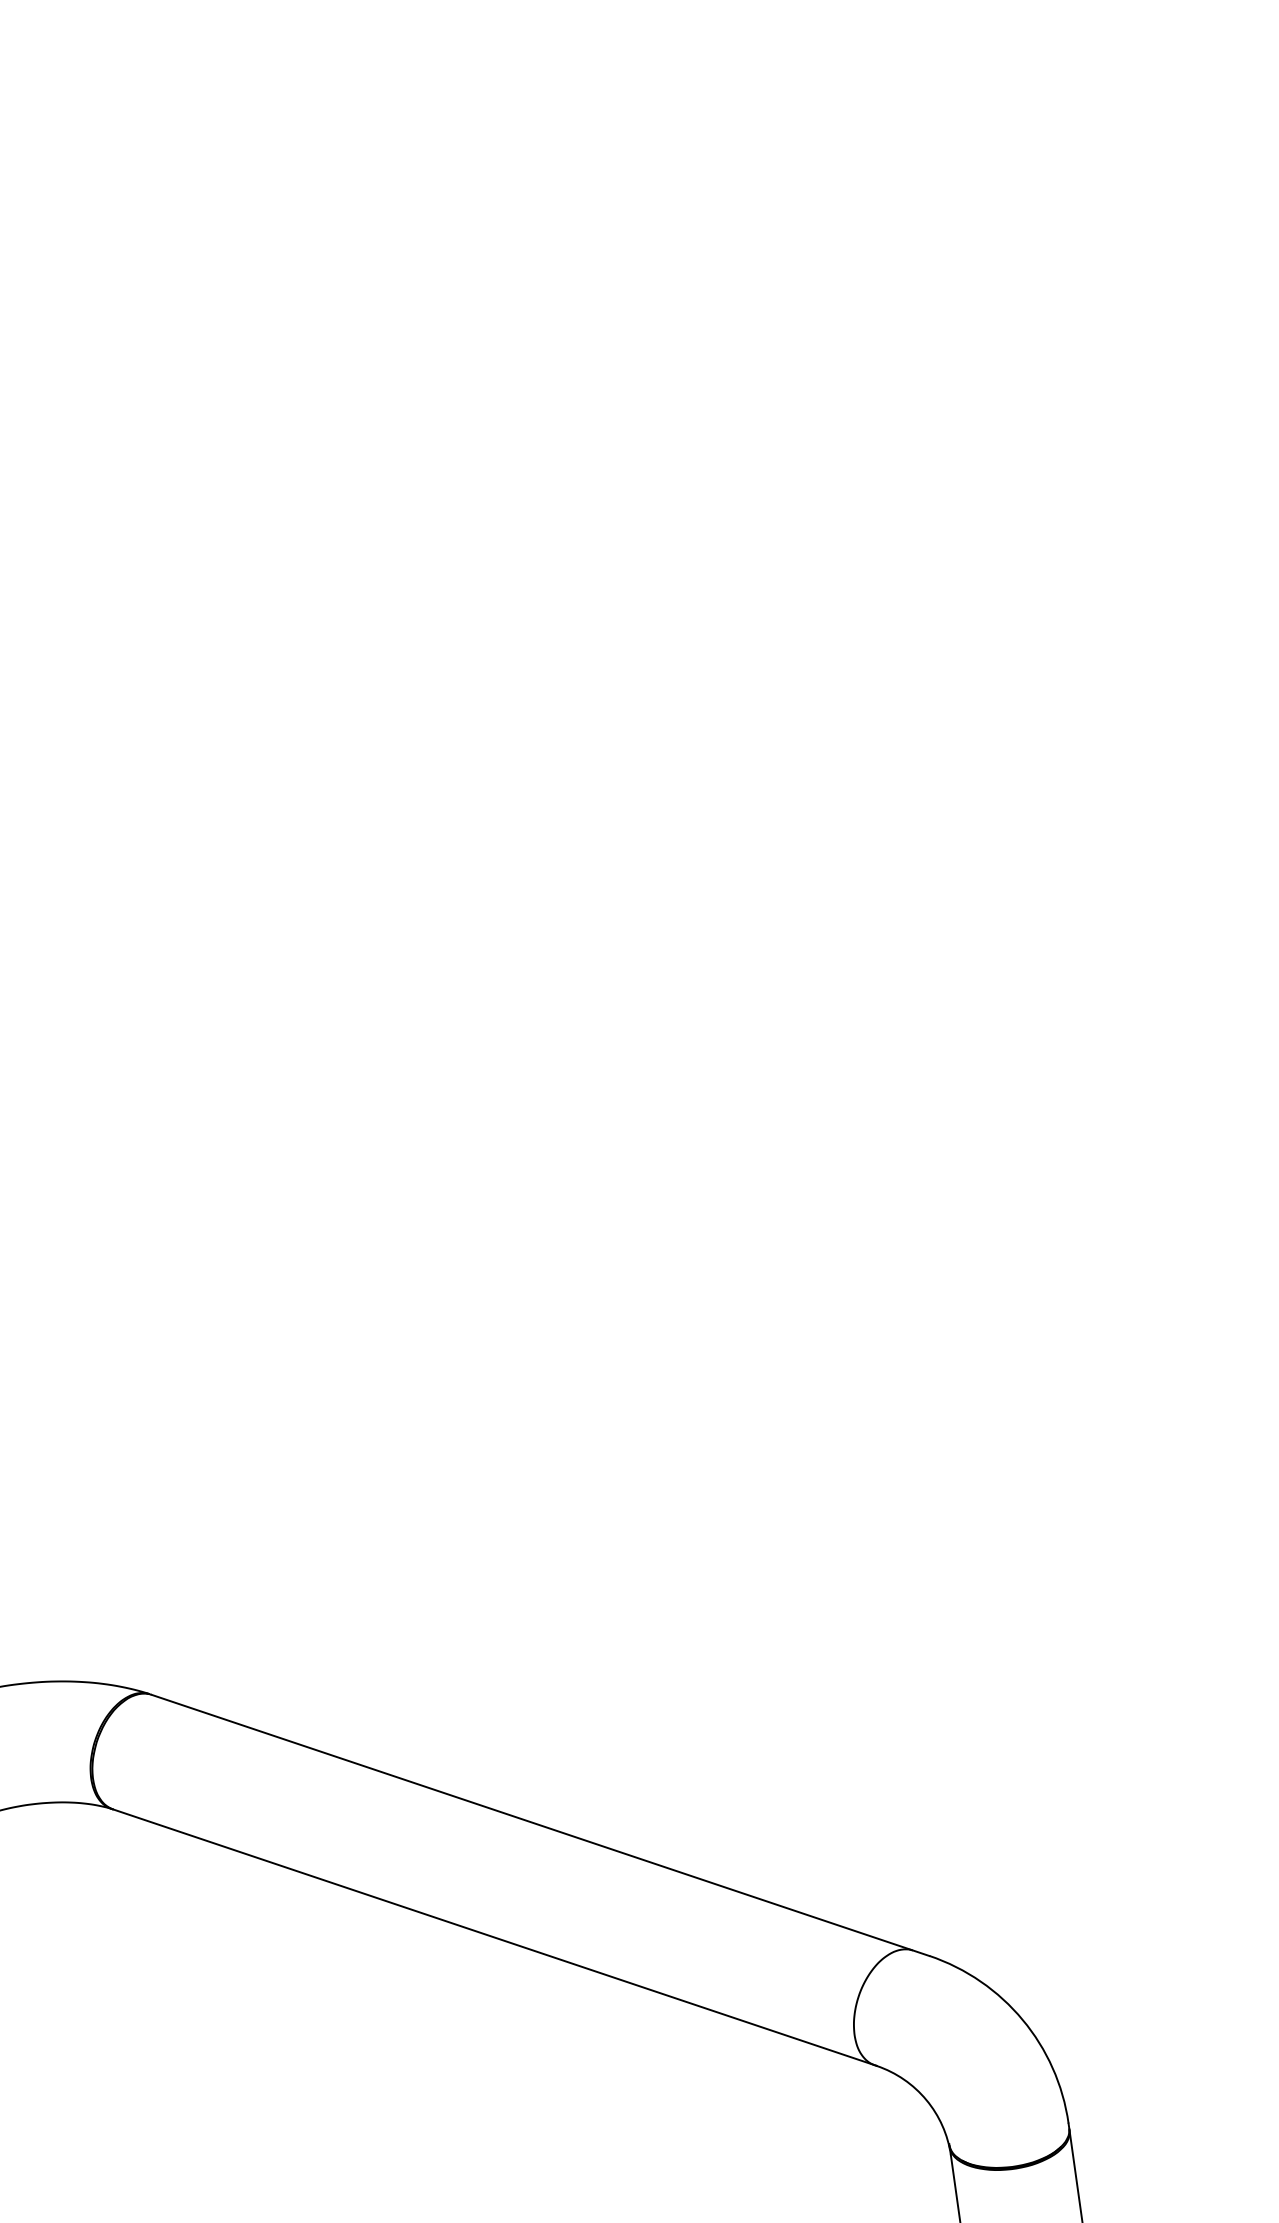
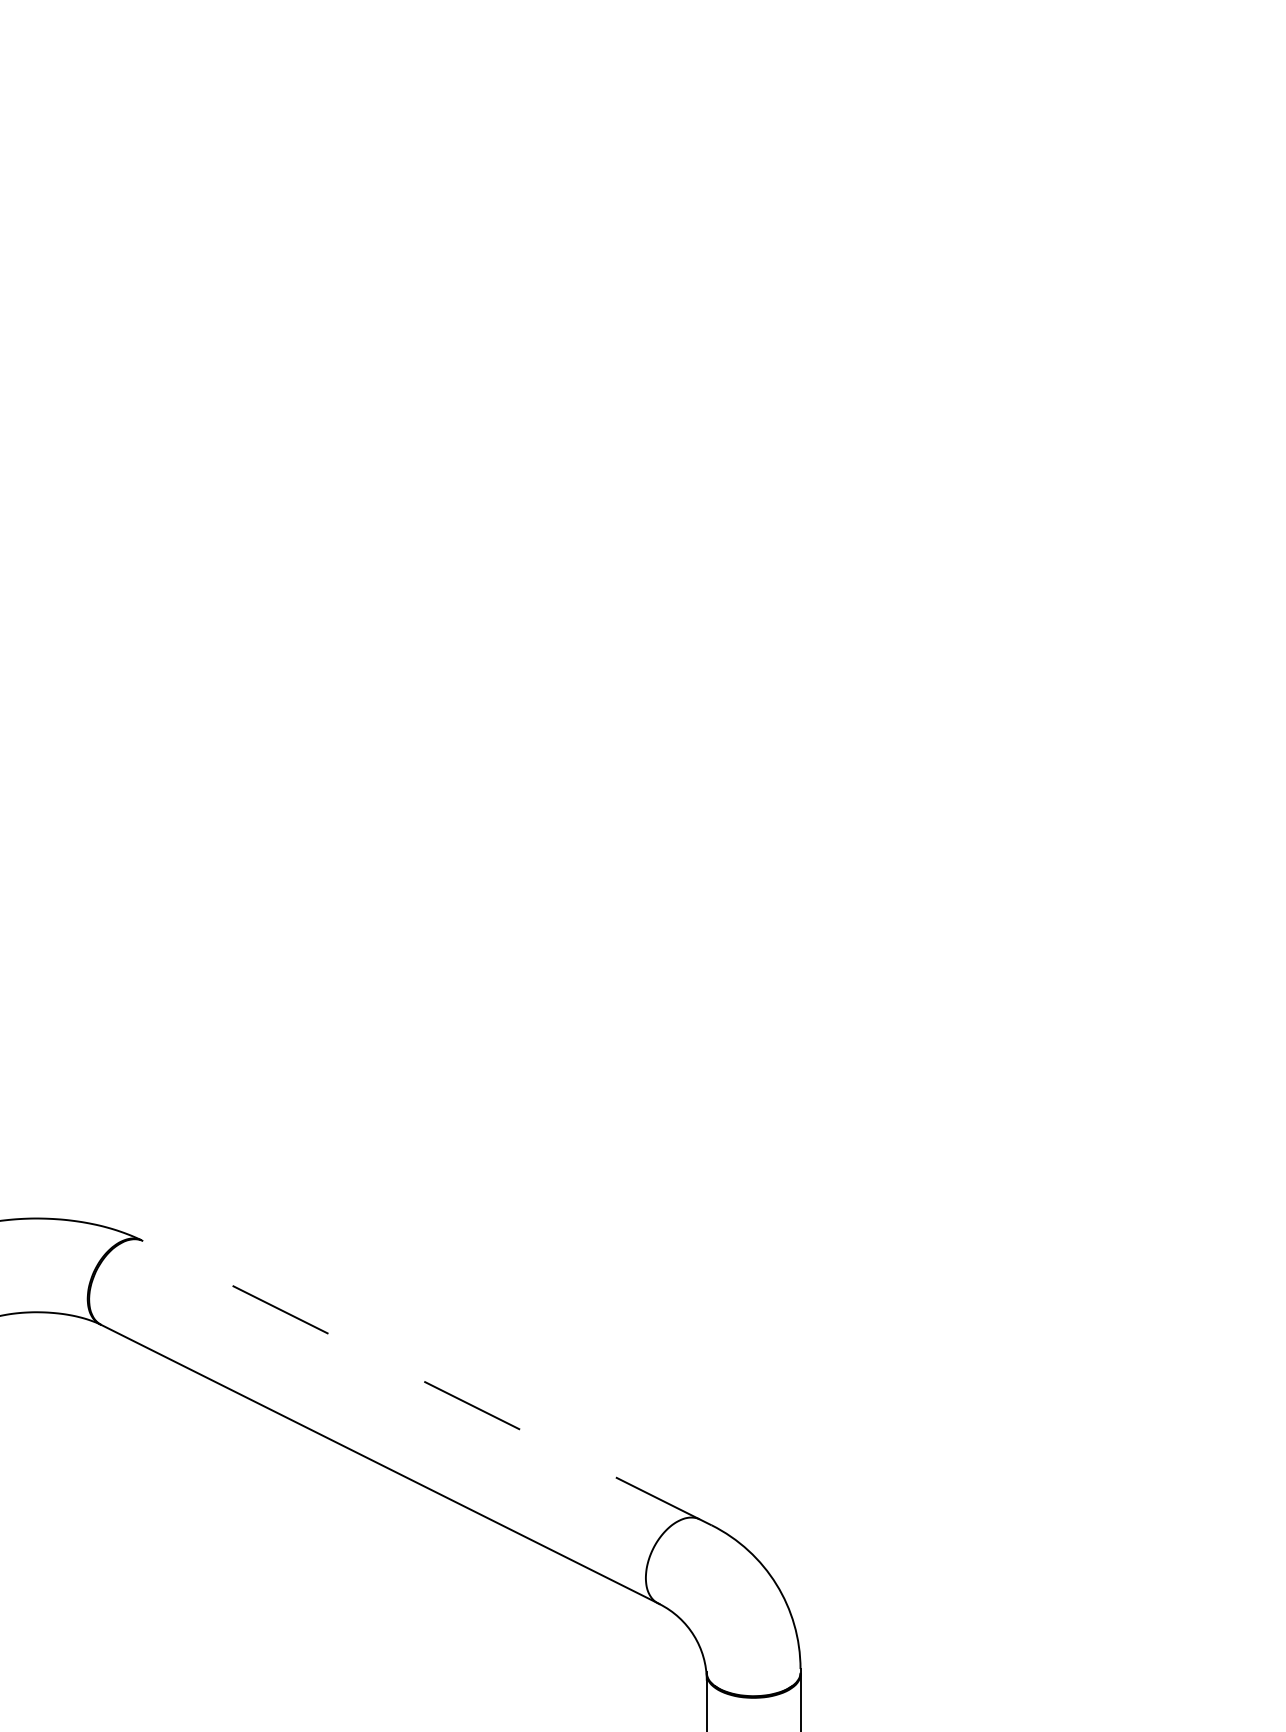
line: (540, 1825) -> (427, 1383), solid -> dashed

